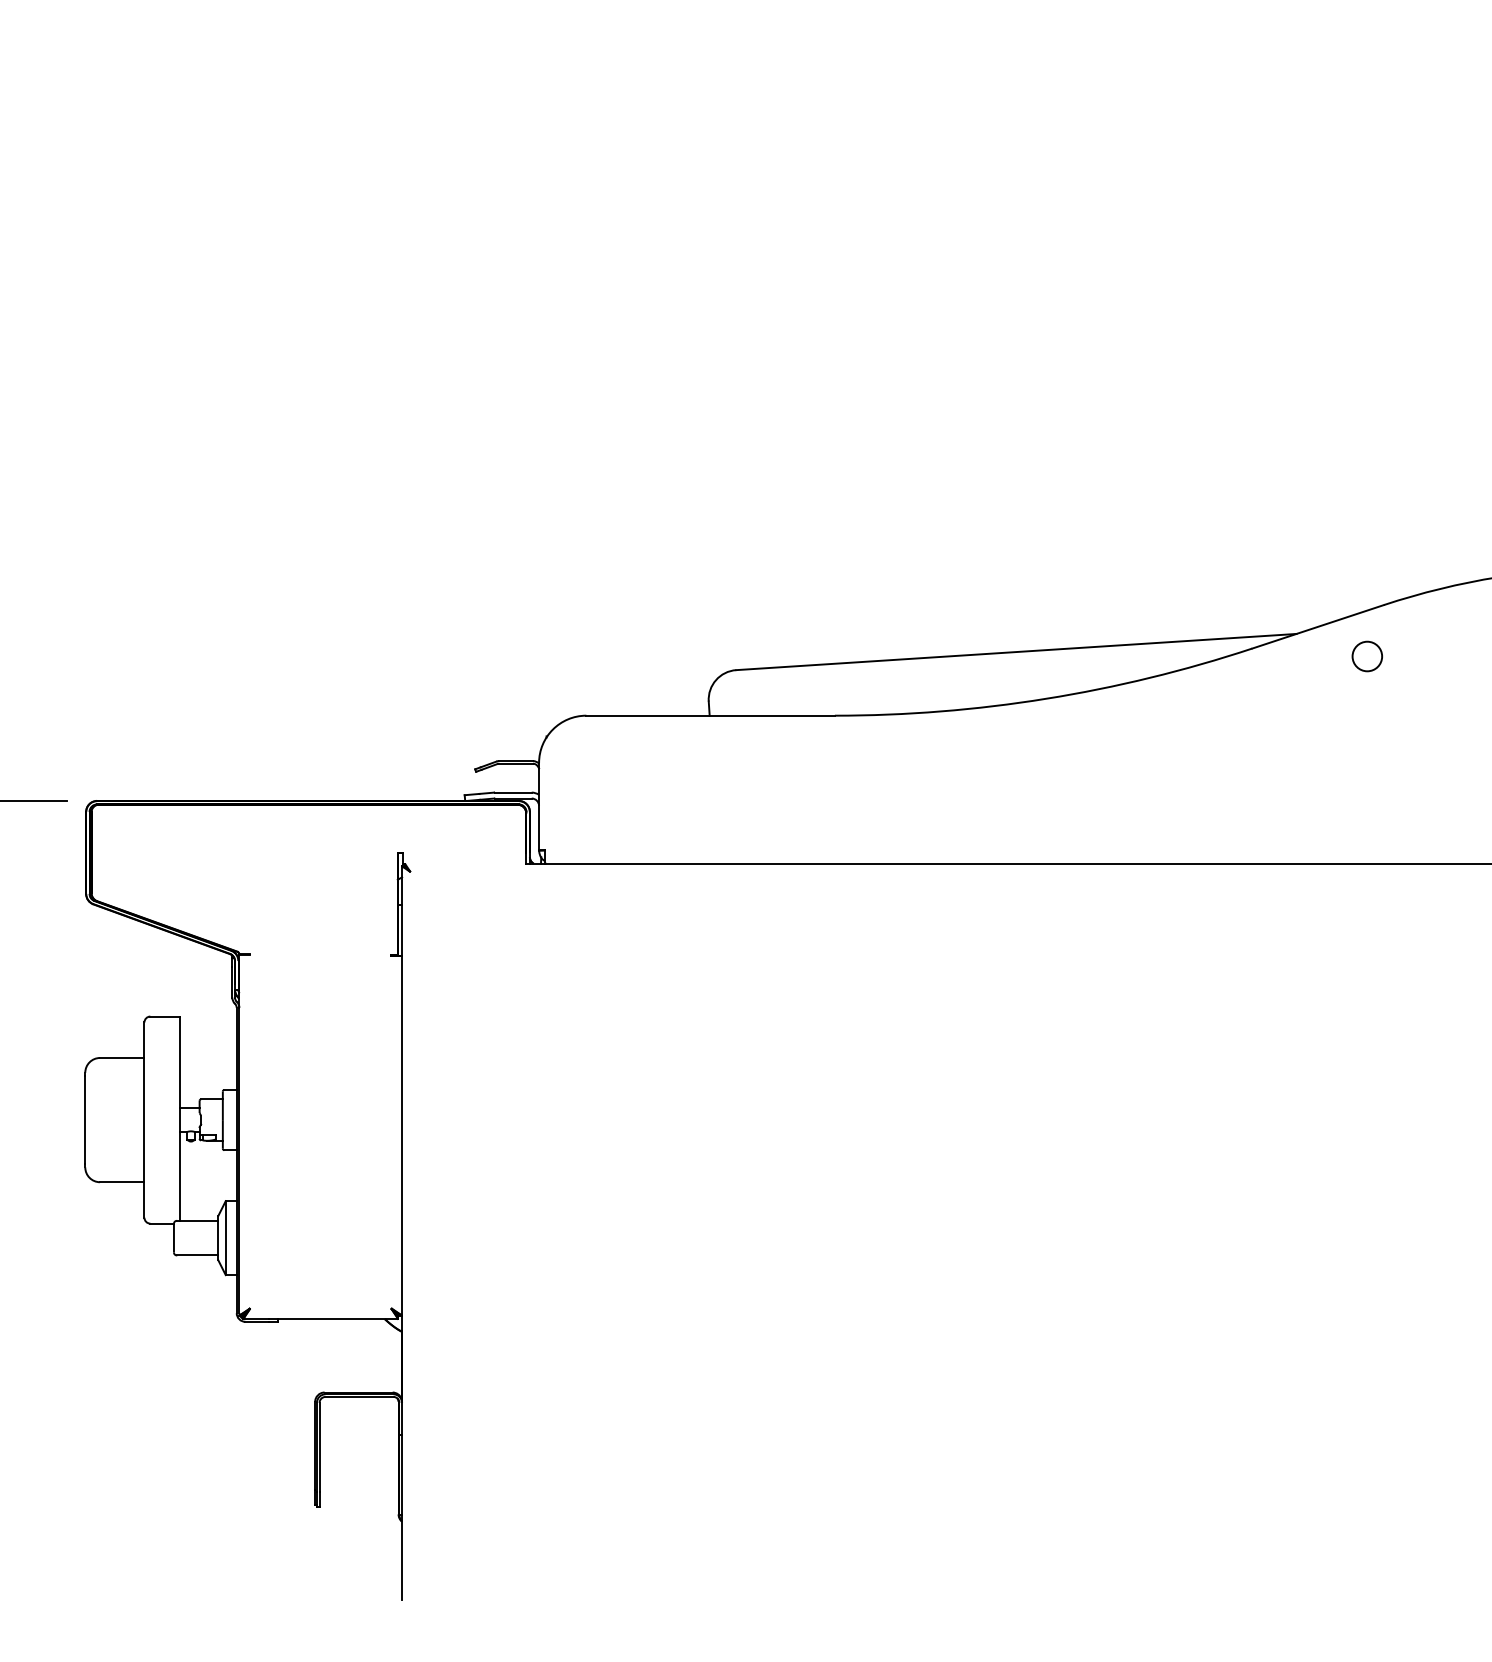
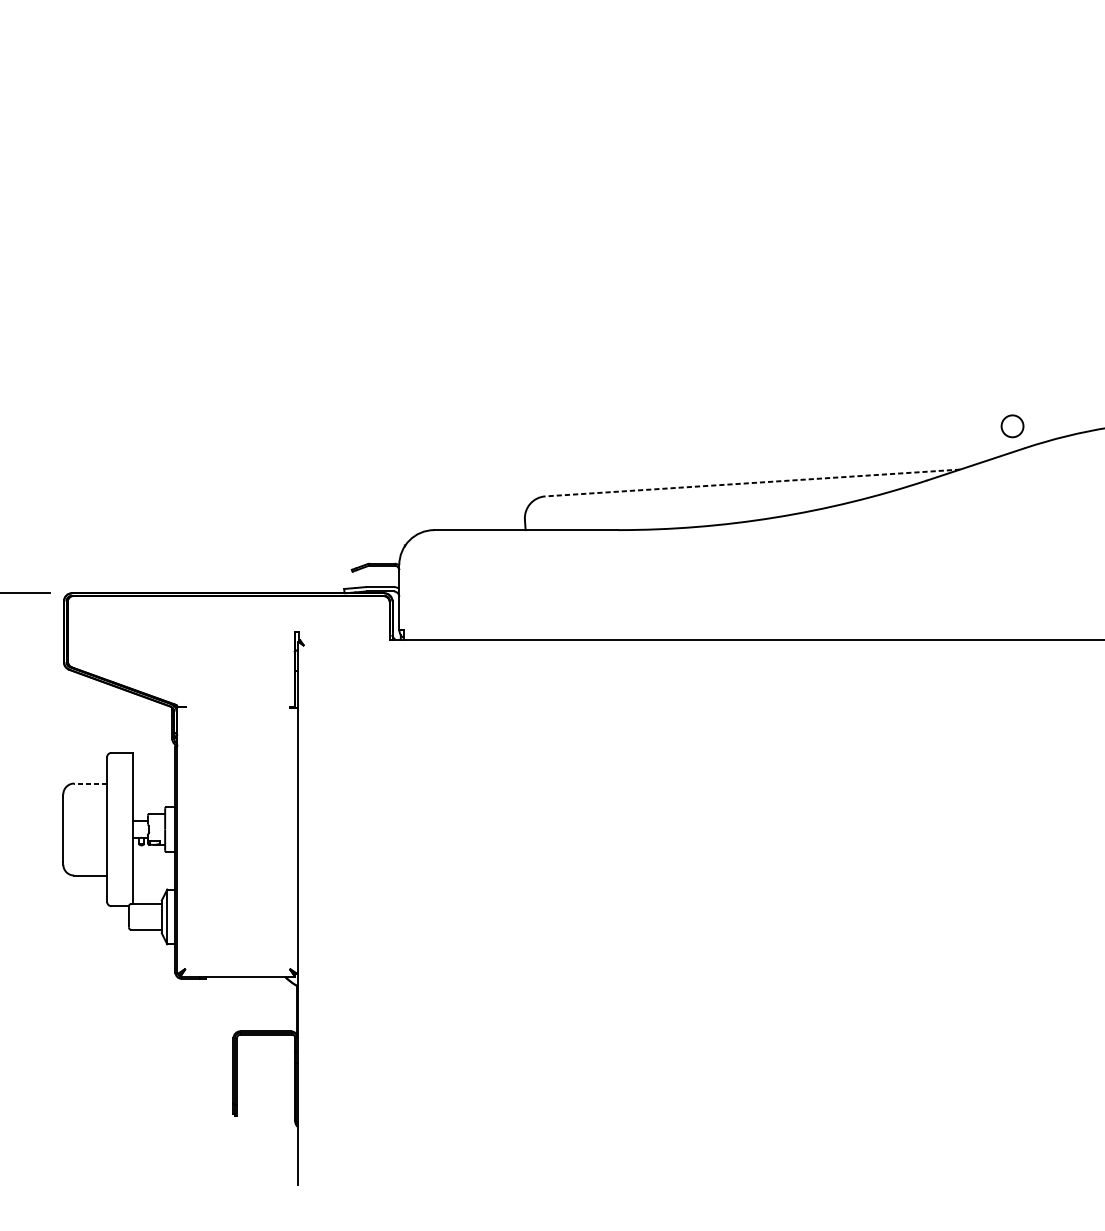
line: (1016, 652) -> (752, 483), solid -> dashed
circle: (1366, 656) -> (1011, 426), moved
line: (121, 1057) -> (90, 783), solid -> dashed

